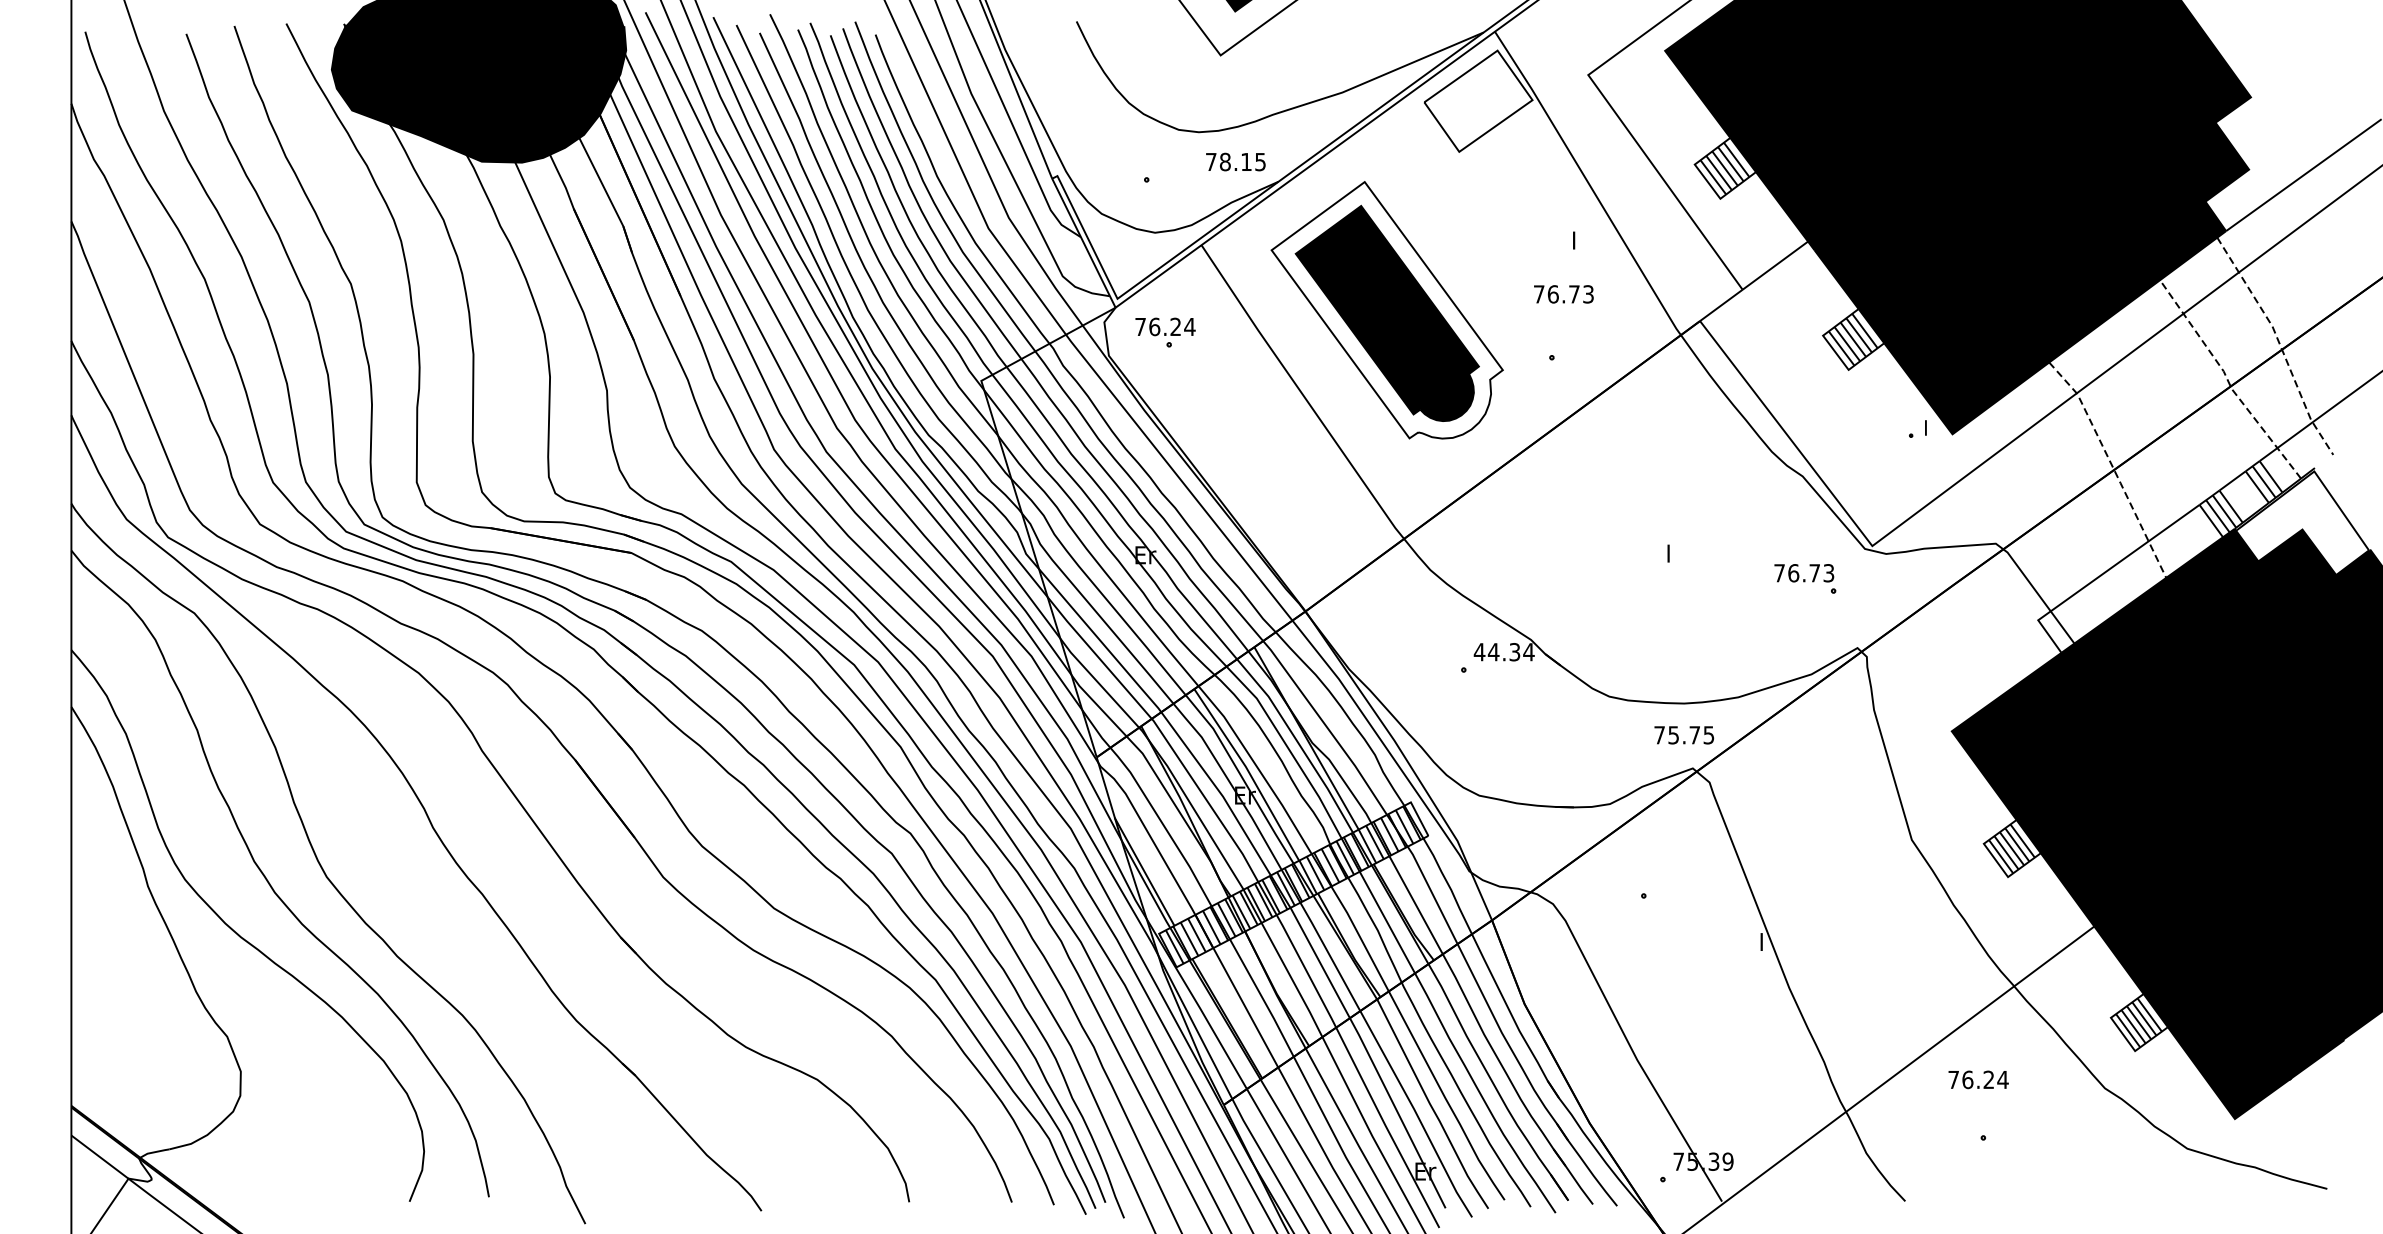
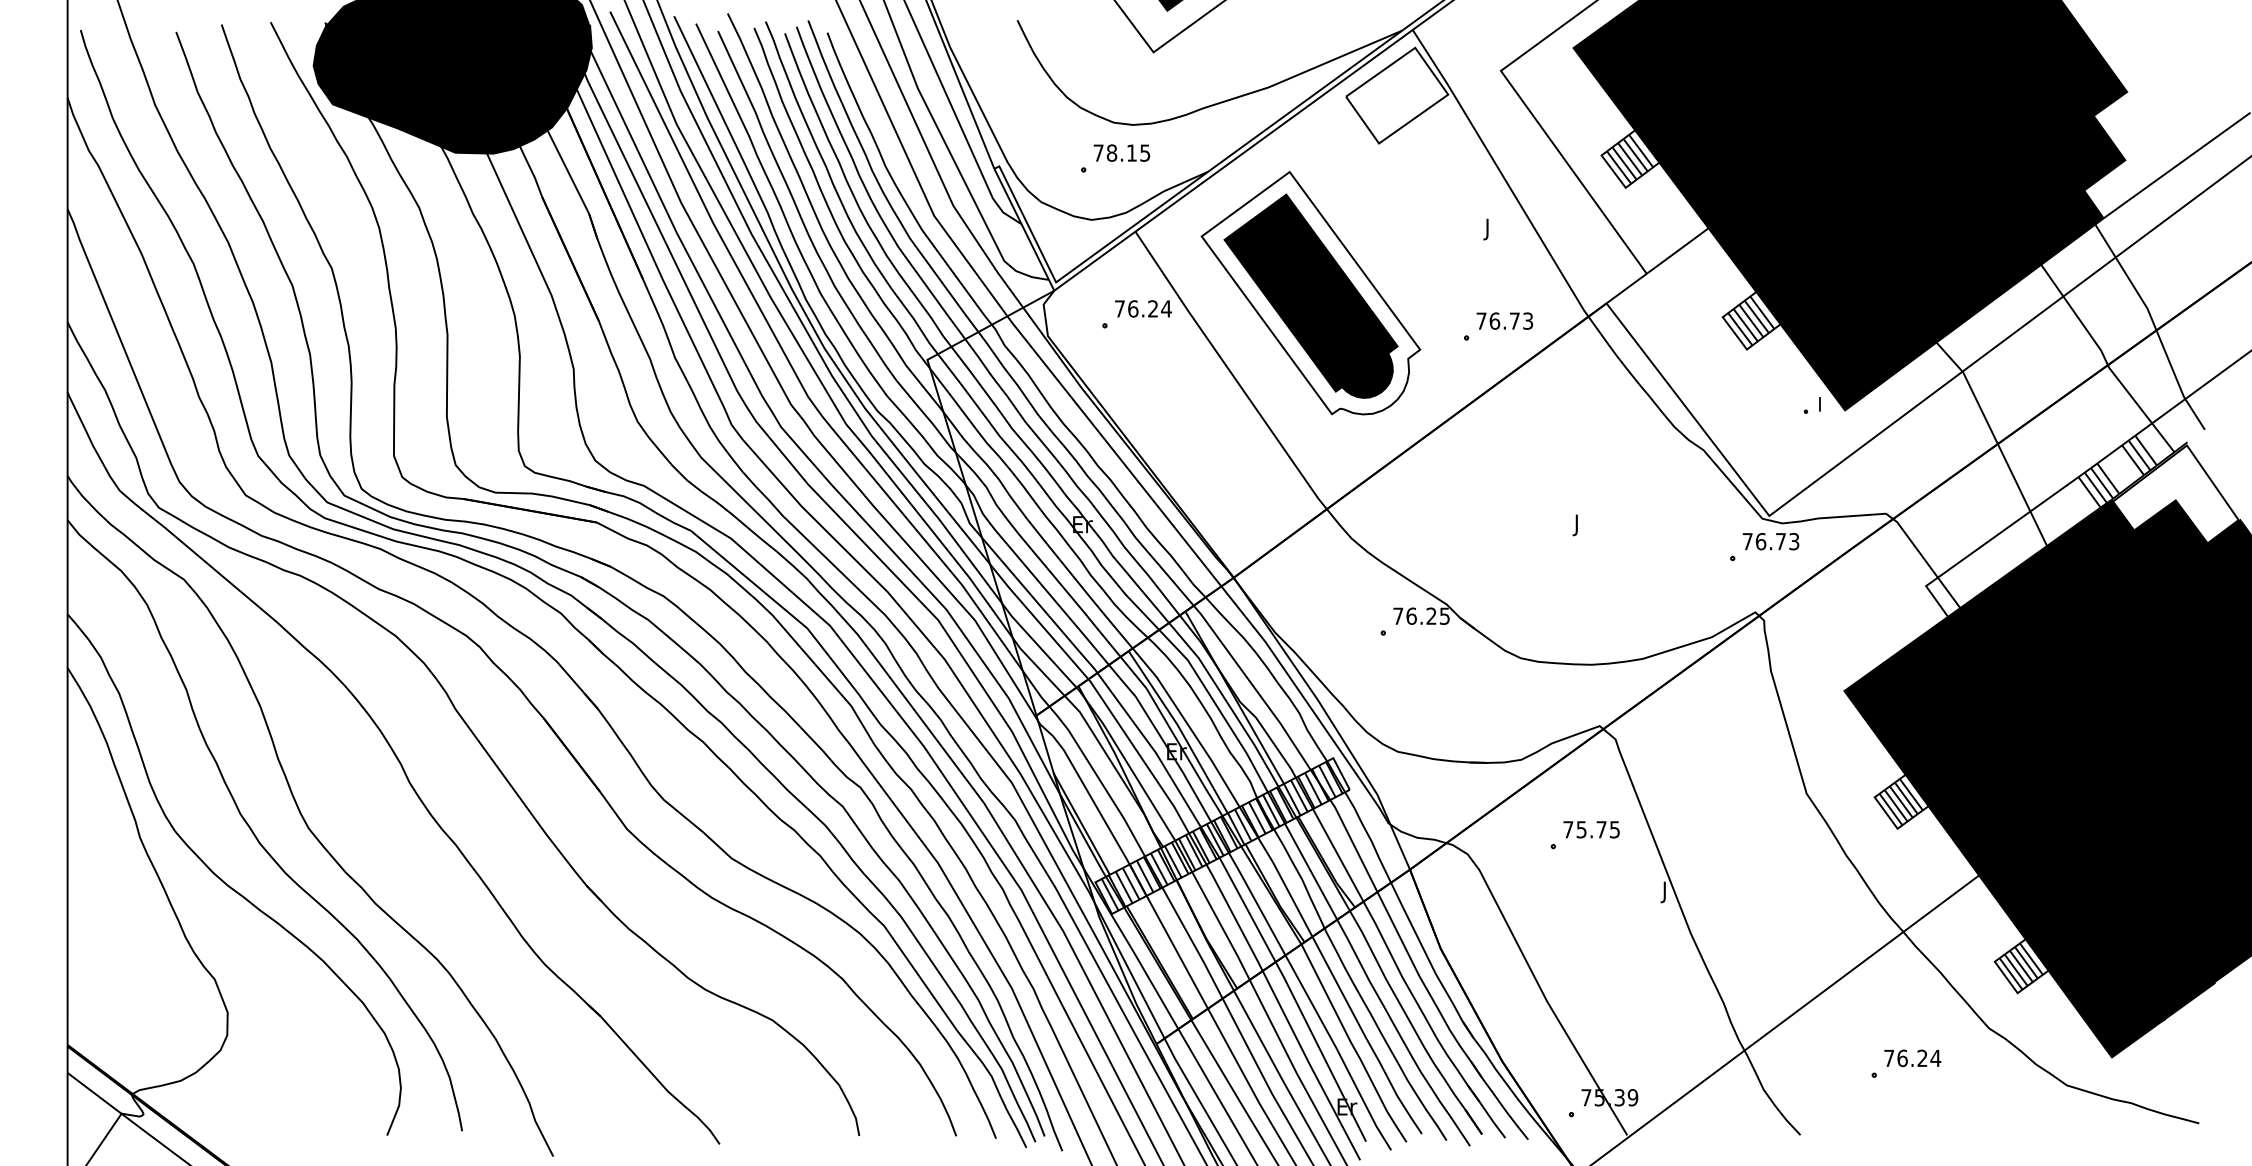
text: (1235, 161) -> (1121, 152), moved
text: (1571, 251) -> (1485, 237), I -> J
text: (1563, 293) -> (1504, 320), moved
text: (1165, 326) -> (1143, 308), moved
line: (2279, 344) -> (2154, 325), dashed -> solid
line: (2228, 380) -> (2105, 359), dashed -> solid
line: (2112, 467) -> (1996, 441), dashed -> solid
text: (1666, 564) -> (1574, 533), I -> J
text: (1803, 573) -> (1770, 541), moved
text: (1504, 651) -> (1421, 615), 44.34 -> 76.25
text: (1684, 735) -> (1591, 829), moved
text: (1759, 953) -> (1662, 900), I -> J
text: (1978, 1080) -> (1912, 1058), moved

